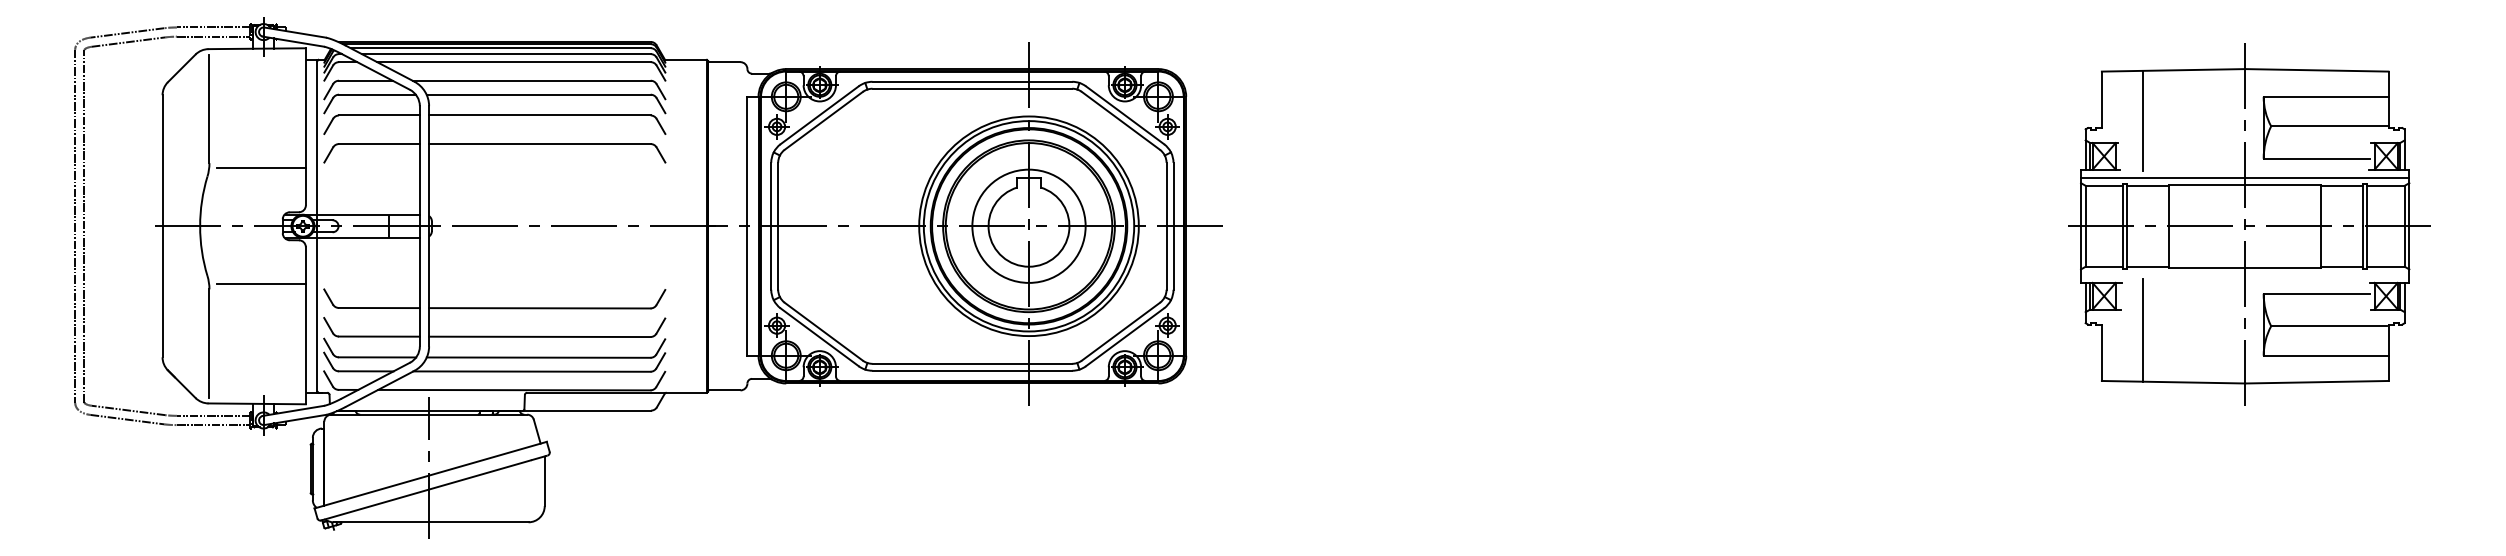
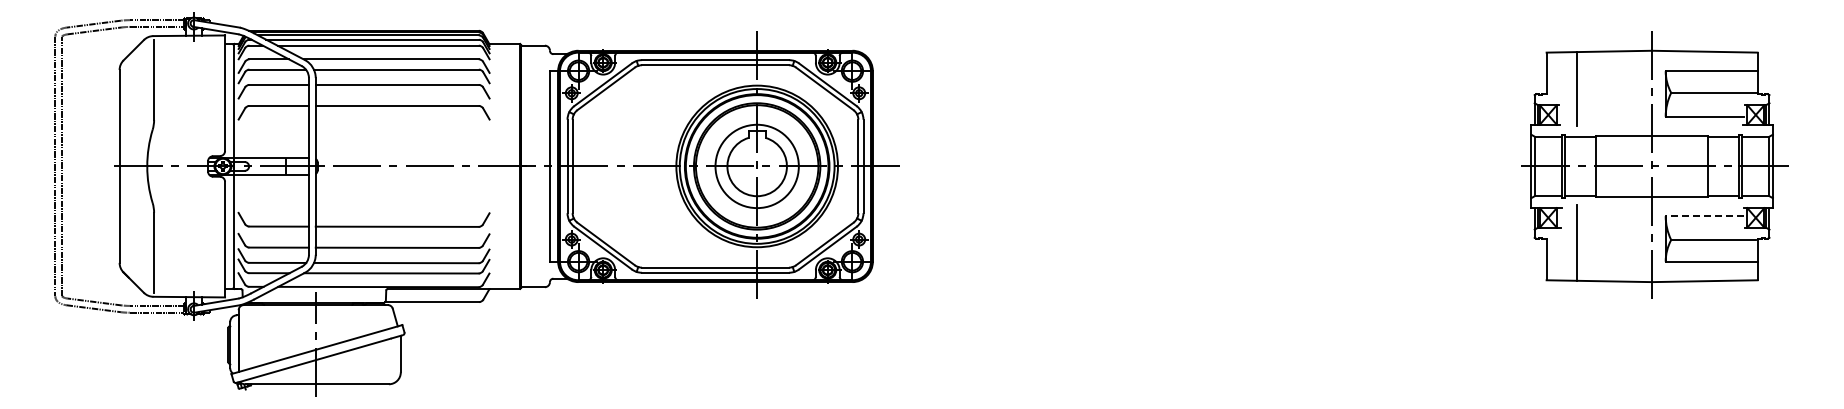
line: (261, 167) -> (192, 123), removed
line: (2244, 178) -> (1651, 131), removed
line: (261, 284) -> (192, 209), removed
line: (2316, 294) -> (1704, 216), solid -> dashed

